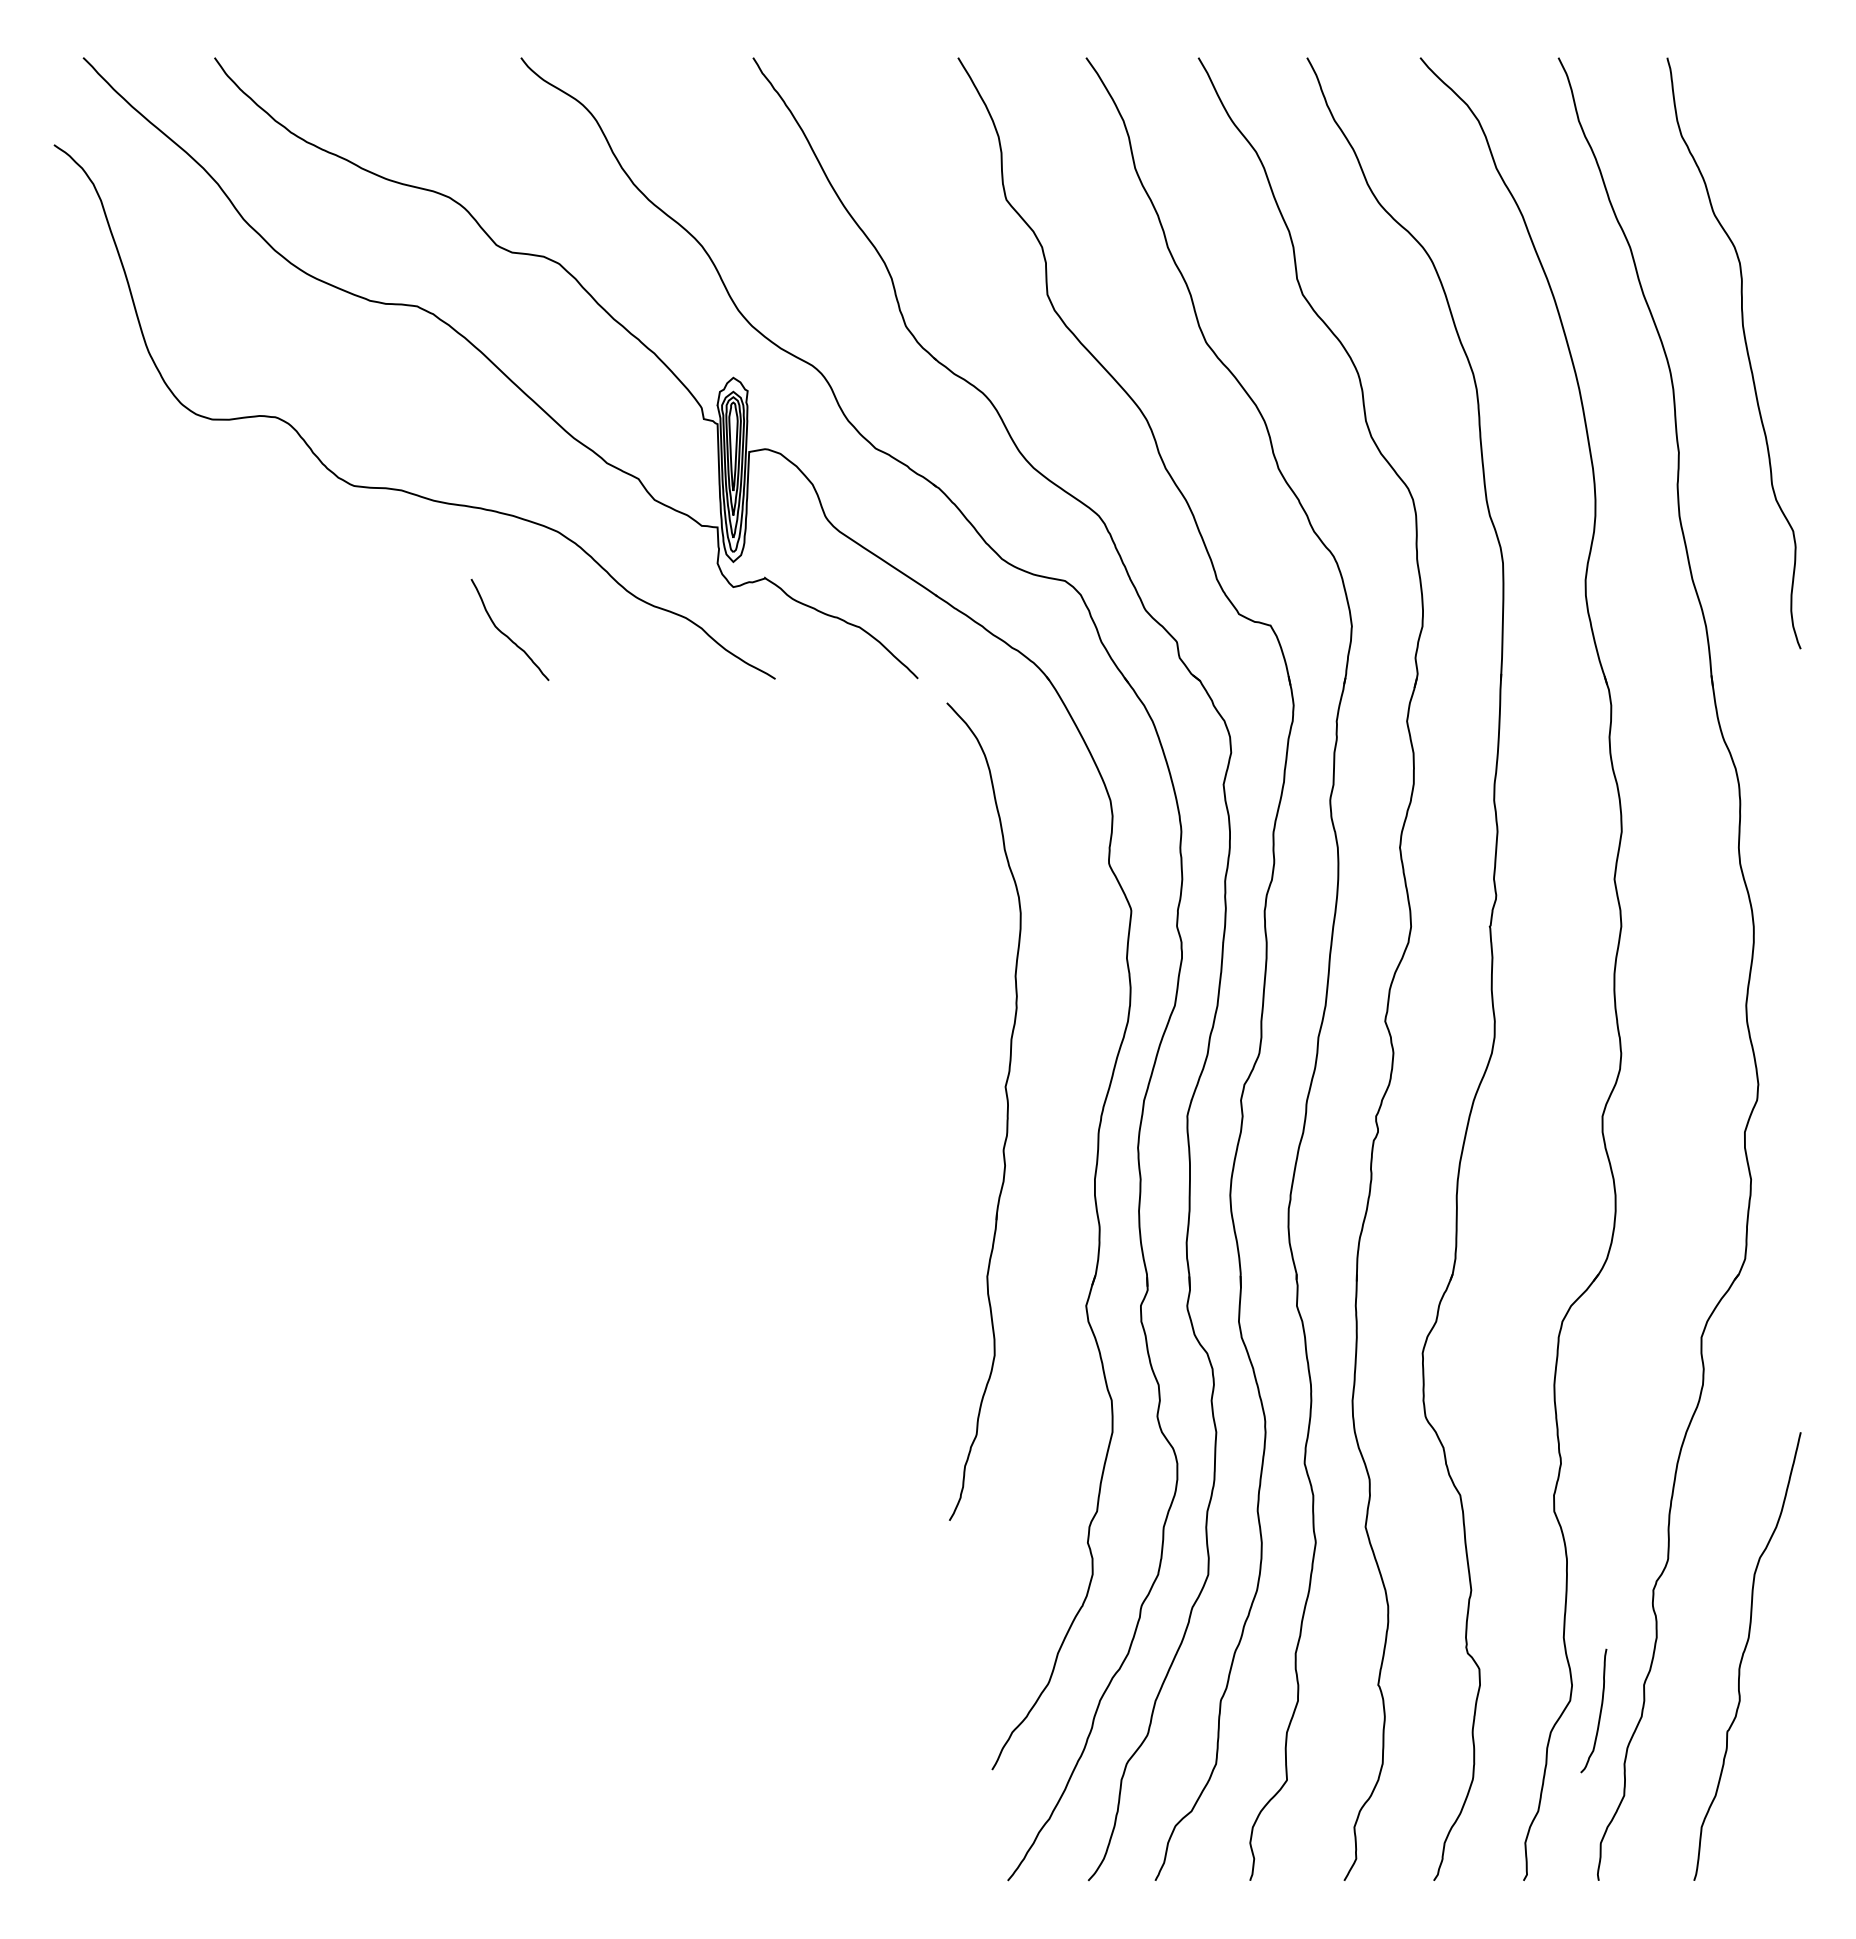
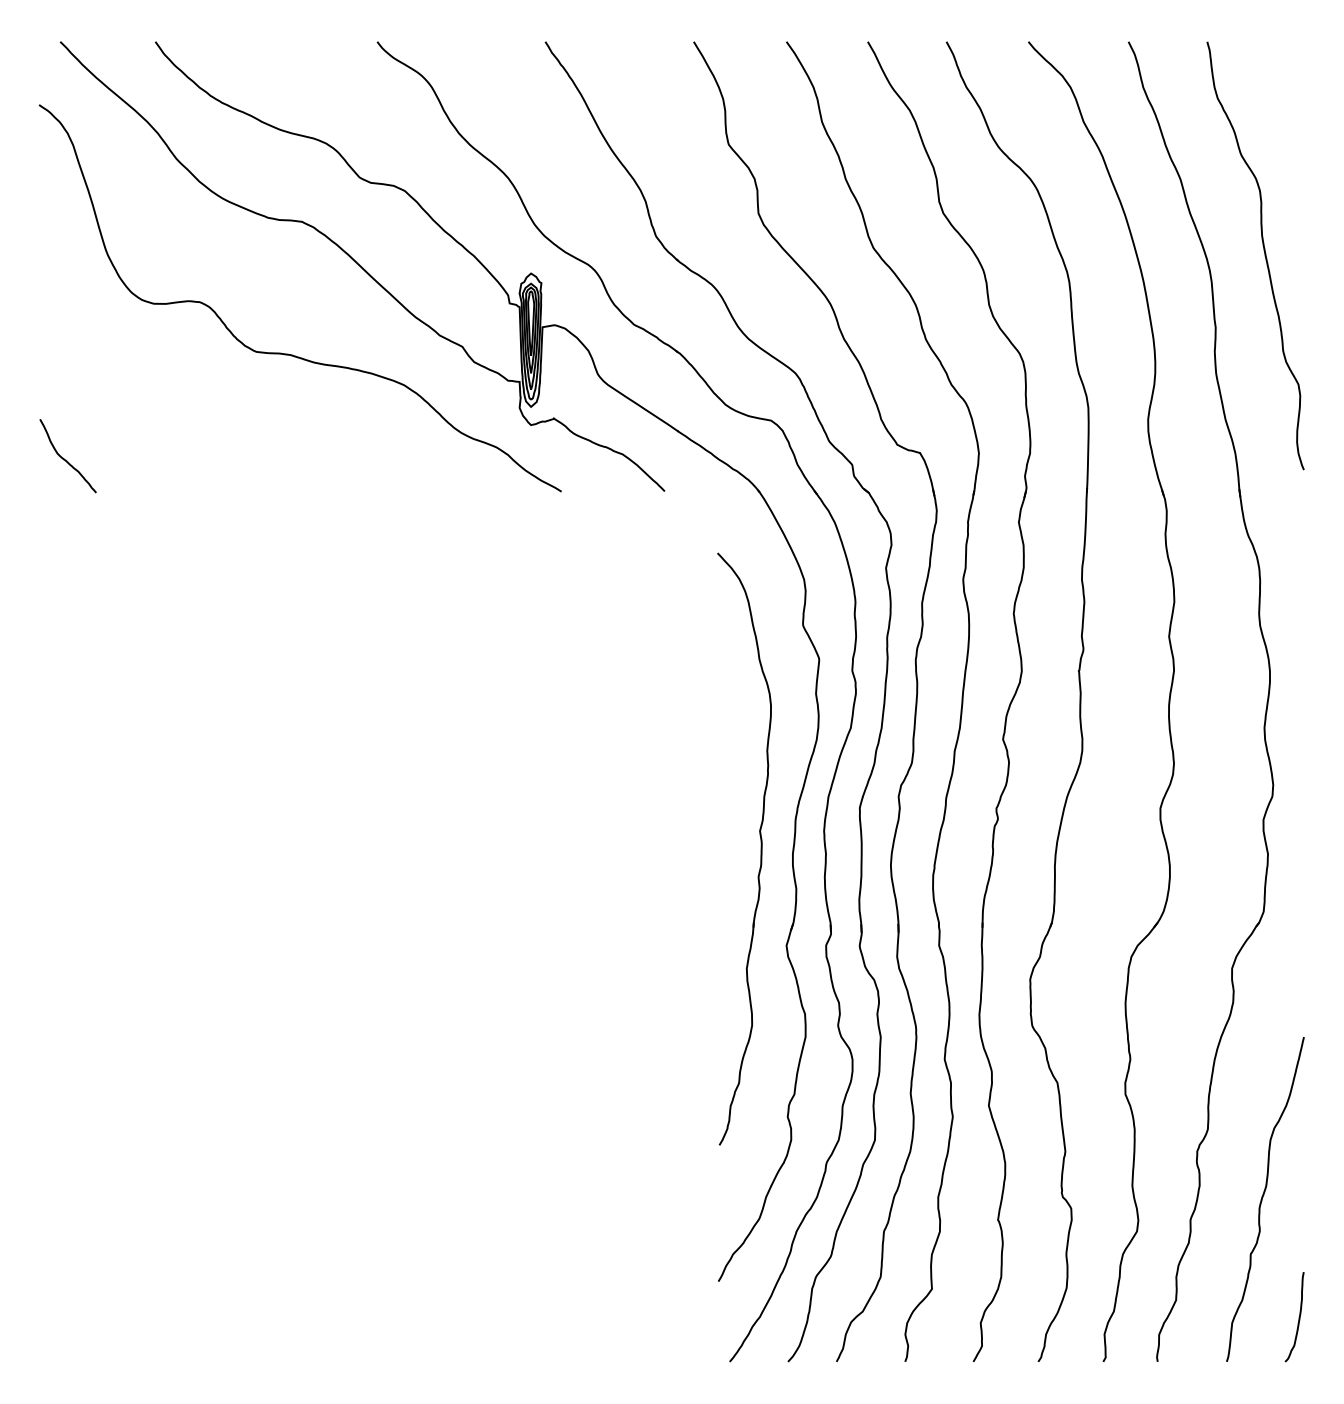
curve: (506, 634) -> (65, 459), moved
part: (1006, 1111) -> (760, 848), moved
curve: (1599, 1712) -> (1298, 1318), moved

